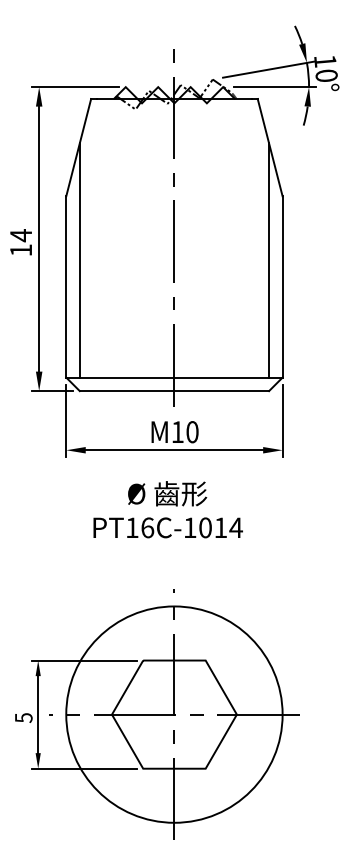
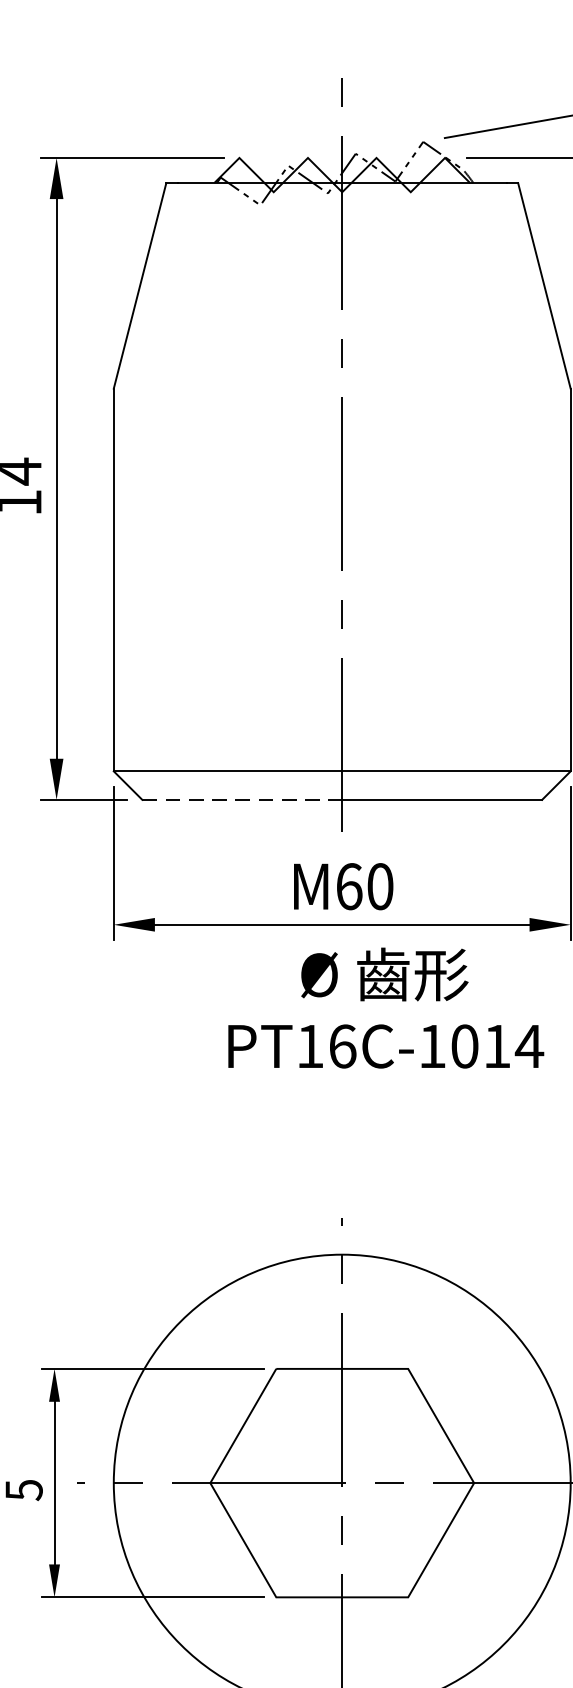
line: (79, 260) -> (141, 524), removed
line: (269, 260) -> (542, 524), removed
line: (127, 391) -> (243, 800), solid -> dashed
text: (177, 432) -> (348, 887), 10 -> 60
text: (167, 509) -> (384, 1007), moved

